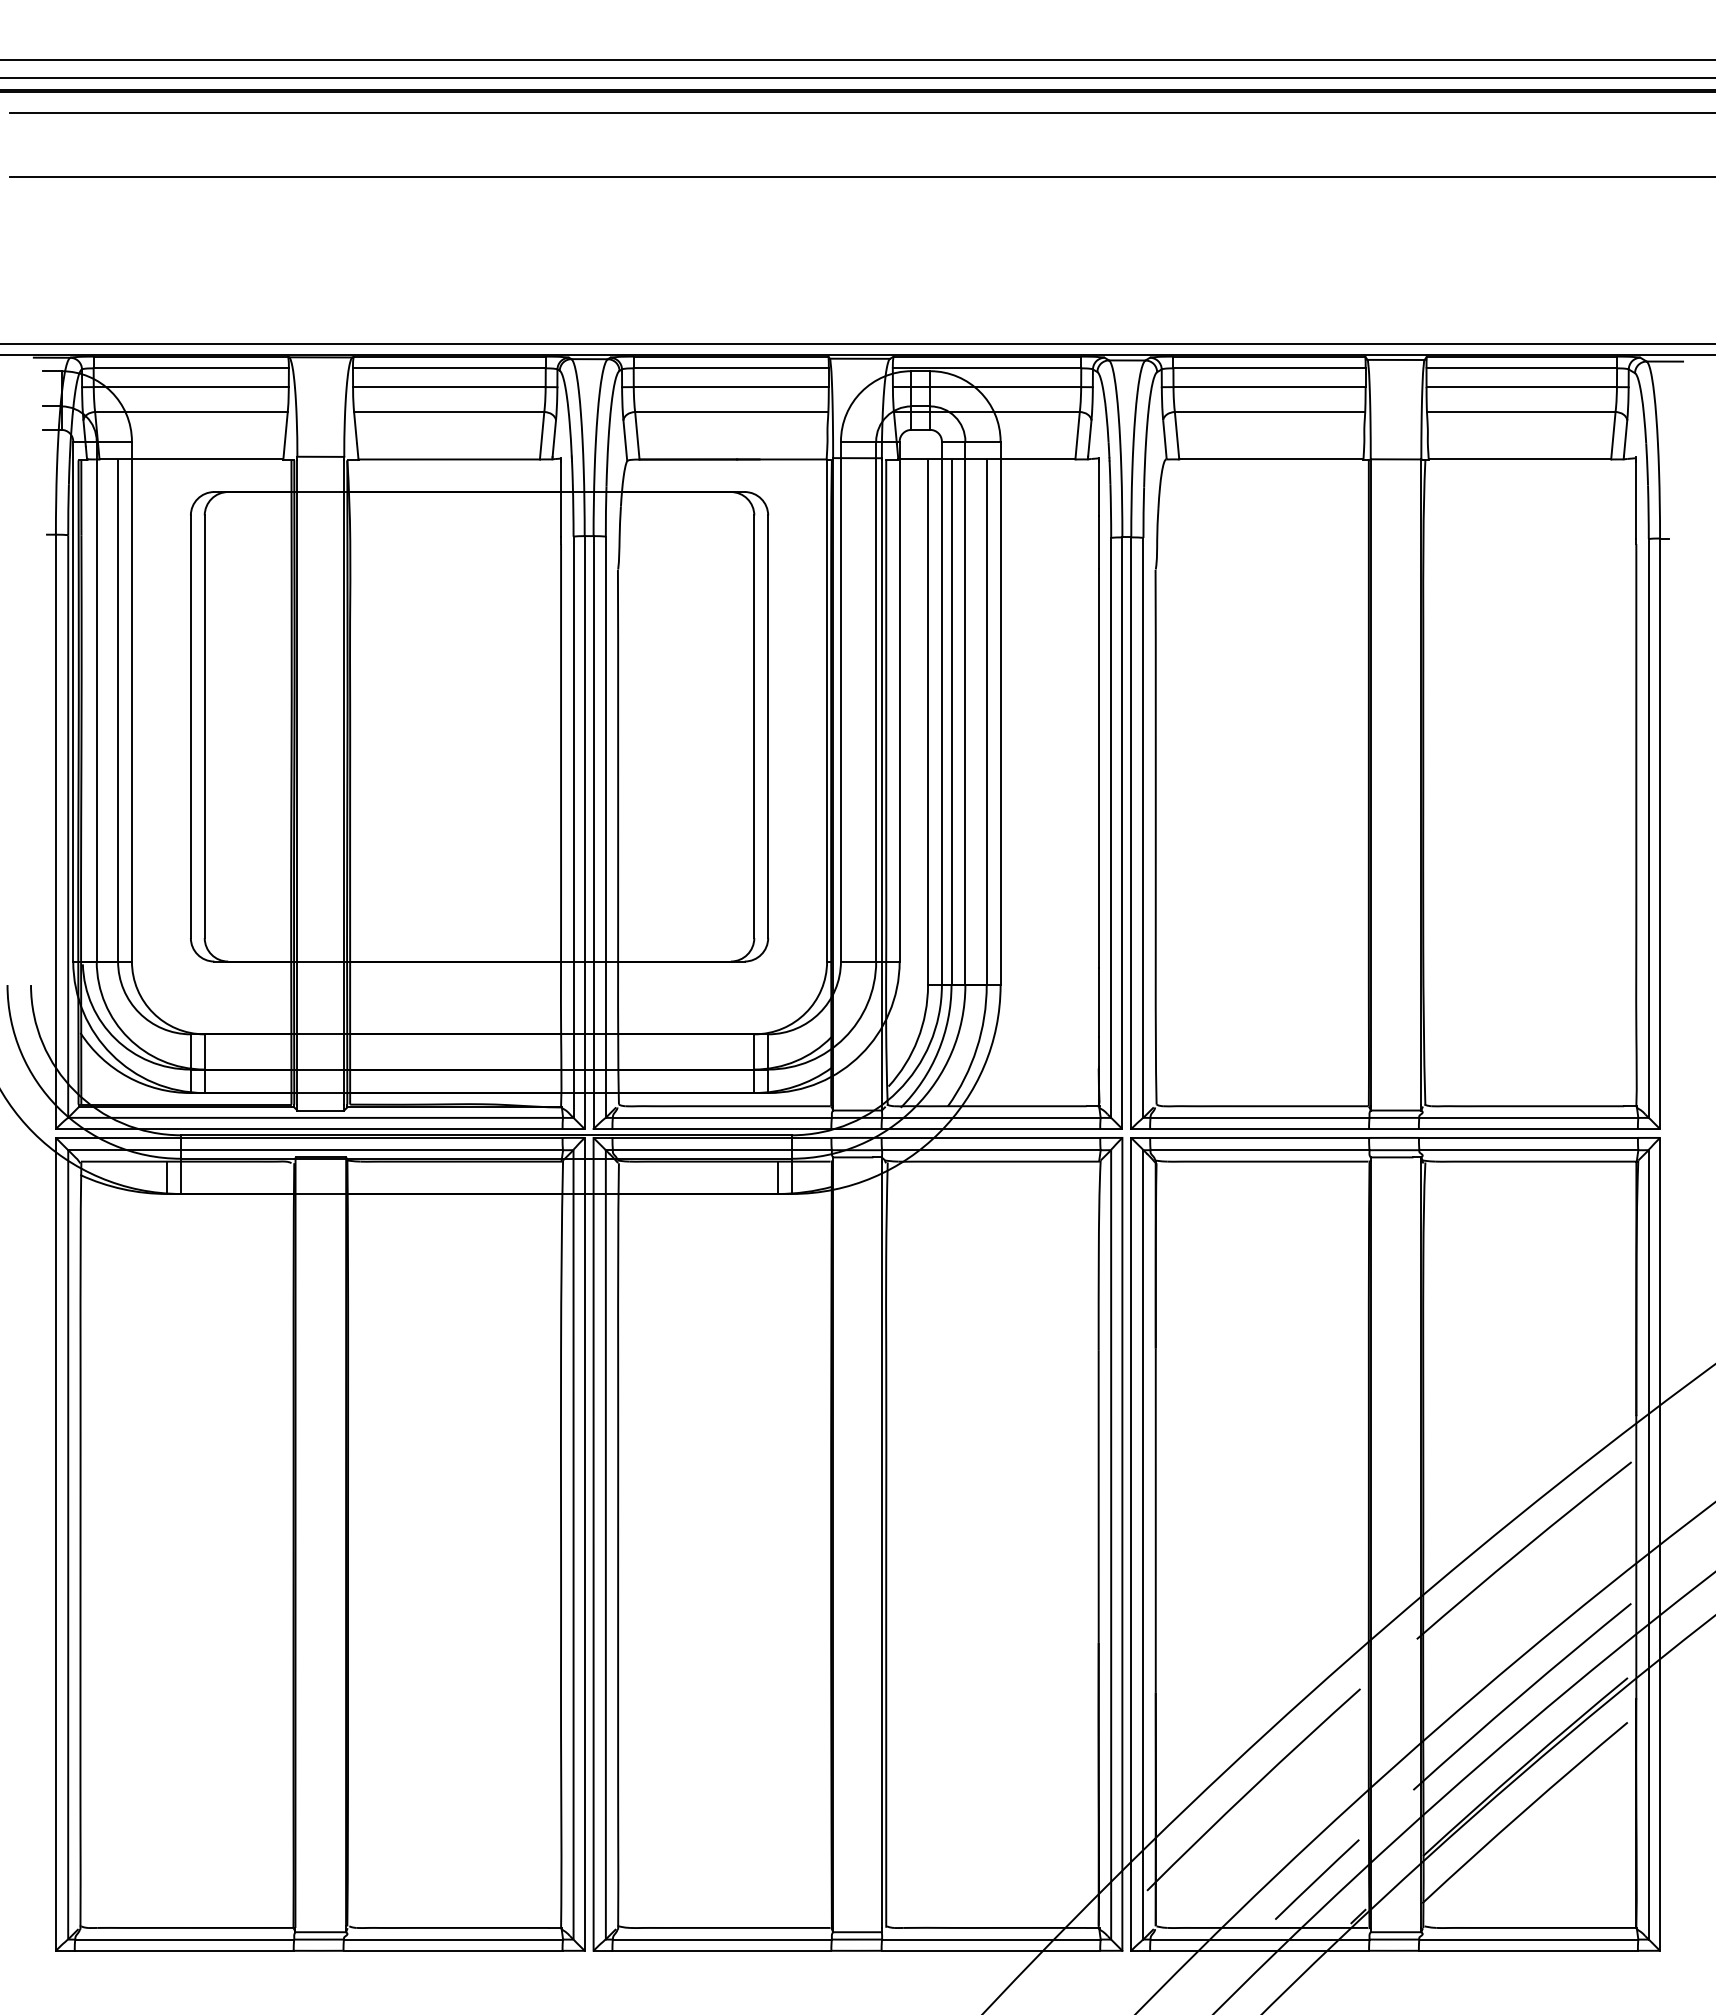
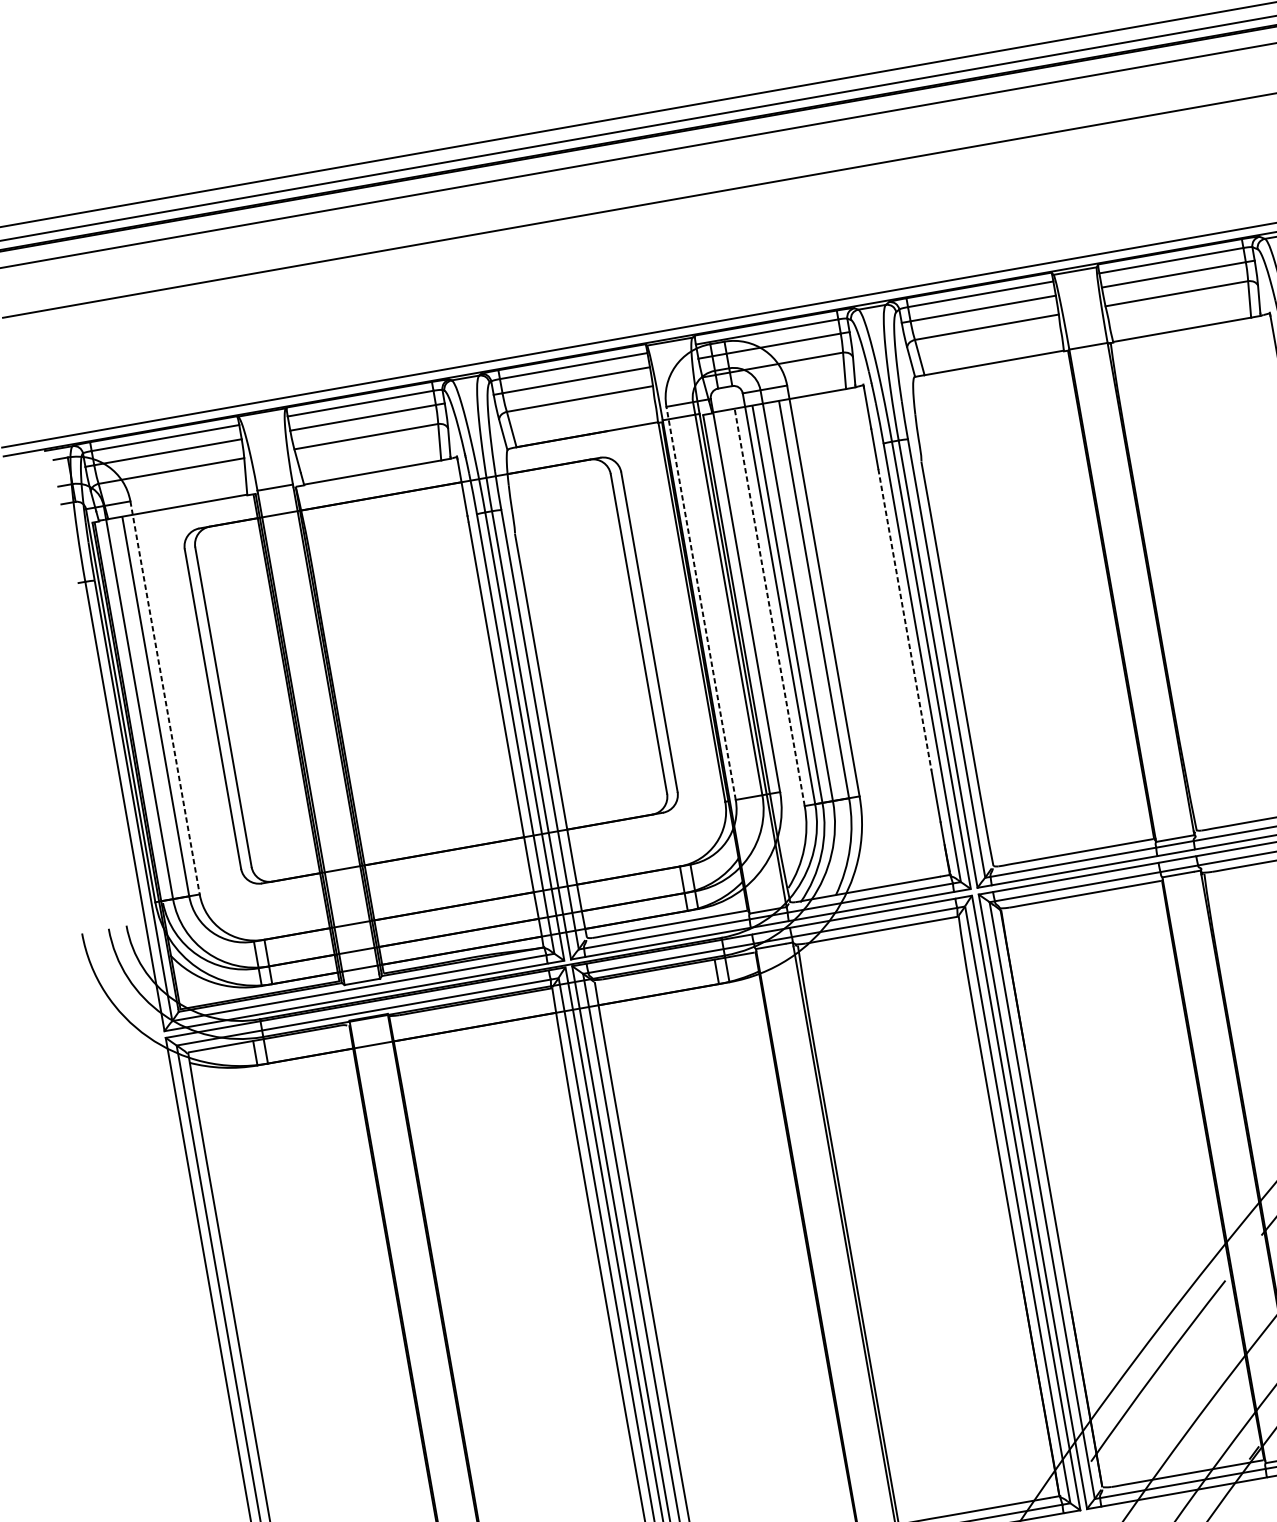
line: (131, 701) -> (164, 697), solid -> dashed
line: (840, 701) -> (700, 603), solid -> dashed
line: (928, 722) -> (770, 607), solid -> dashed
line: (1098, 769) -> (904, 620), solid -> dashed
line: (1317, 1879) -> (1218, 1430), removed

